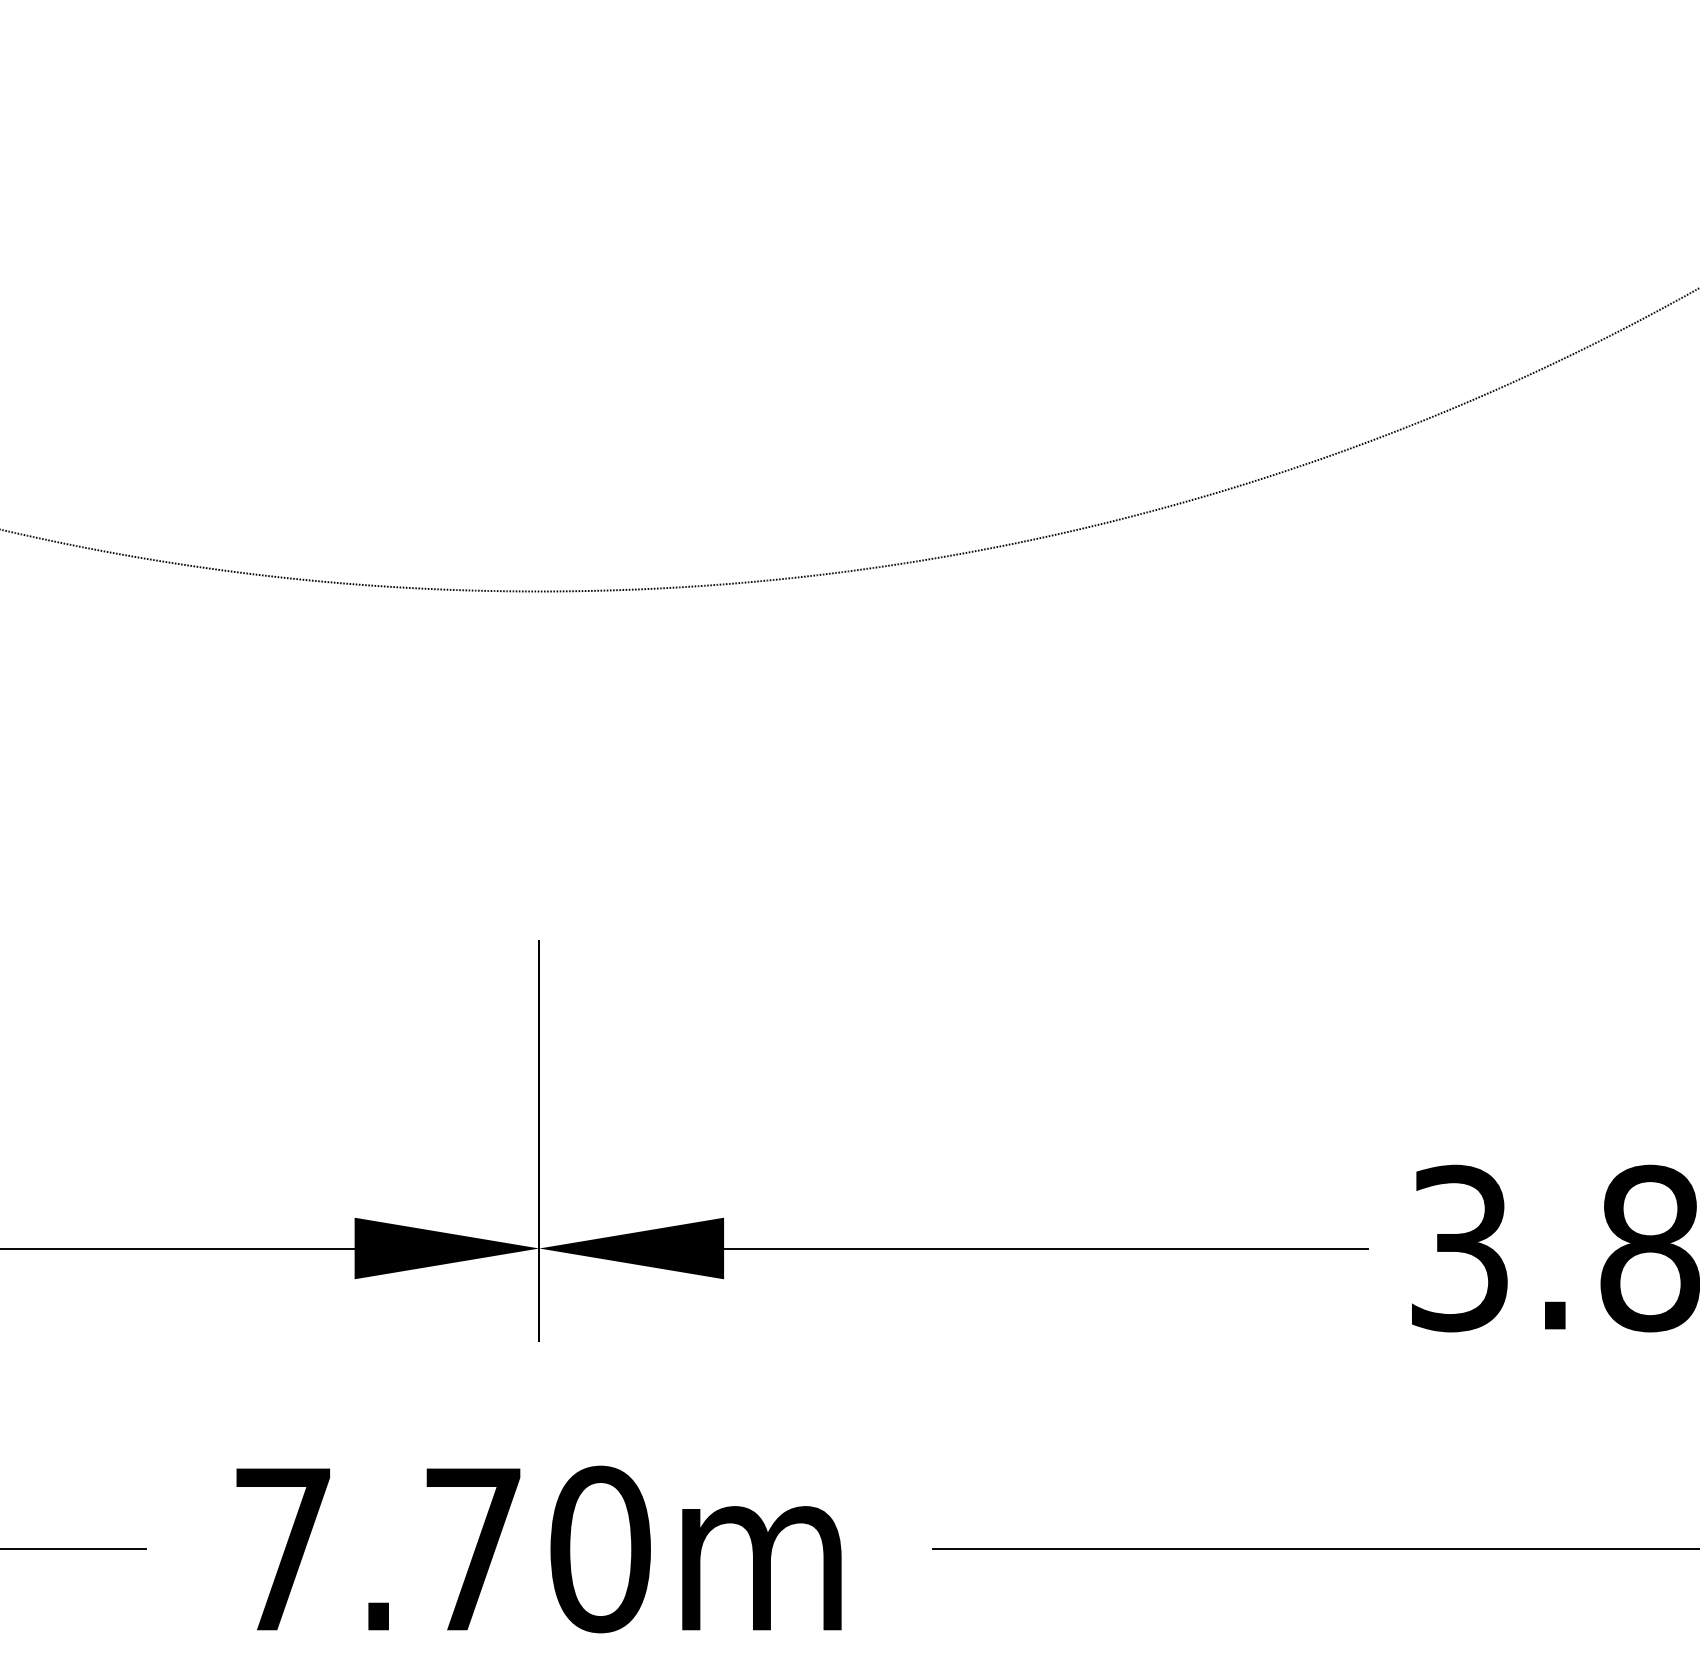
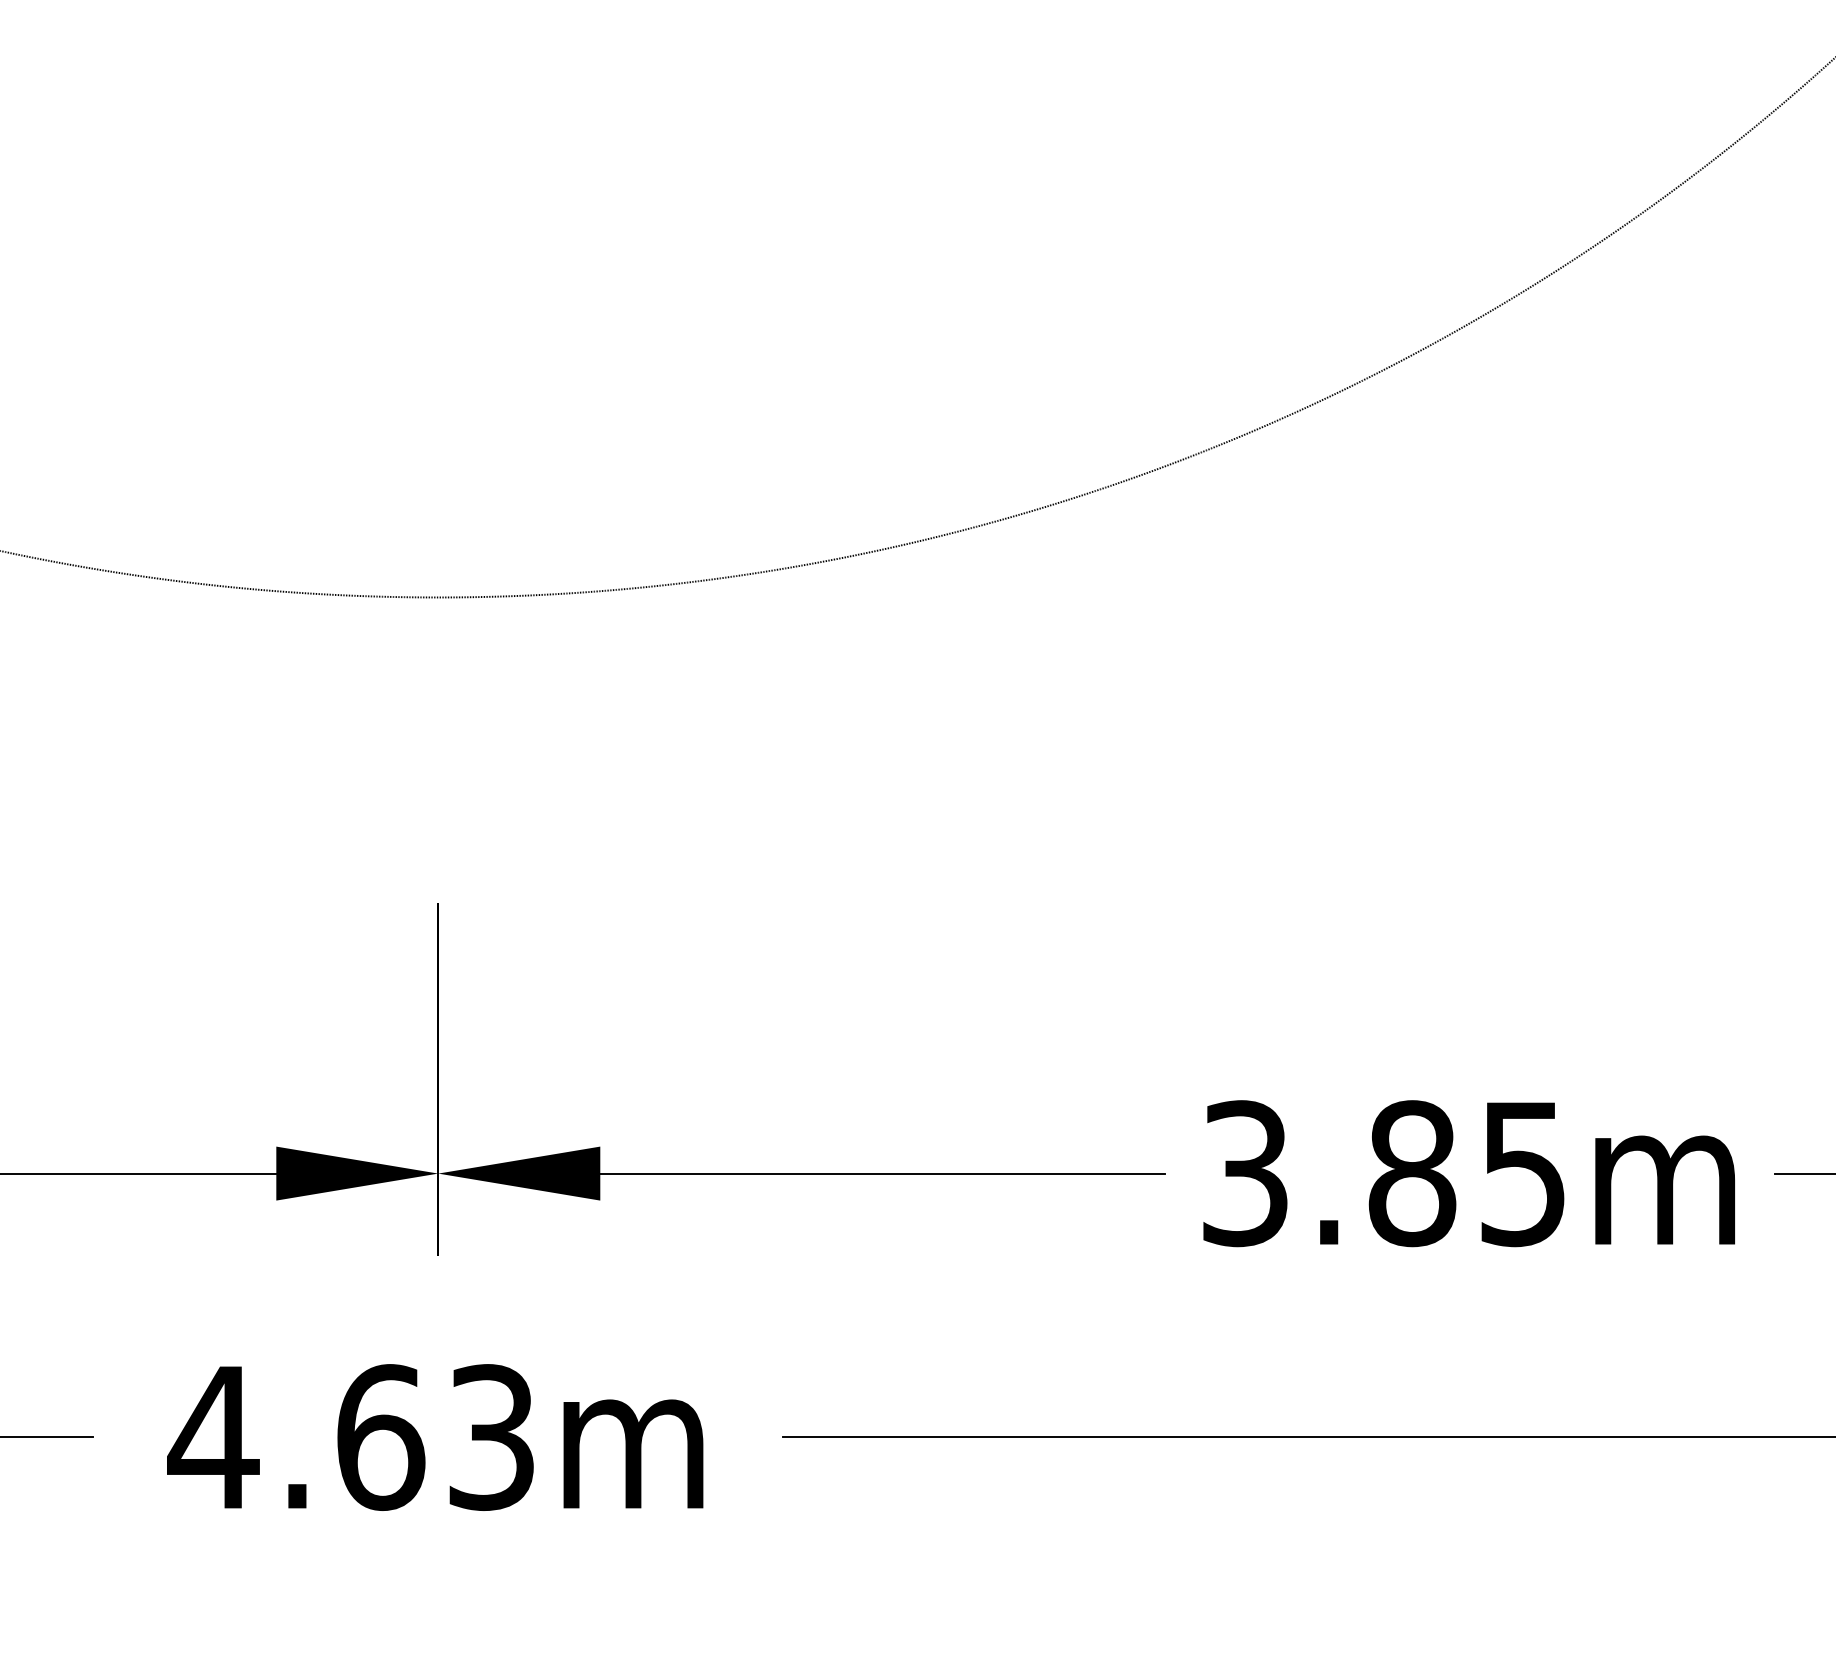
text: (440, 1549) -> (351, 1437), 7.70m -> 4.63m

